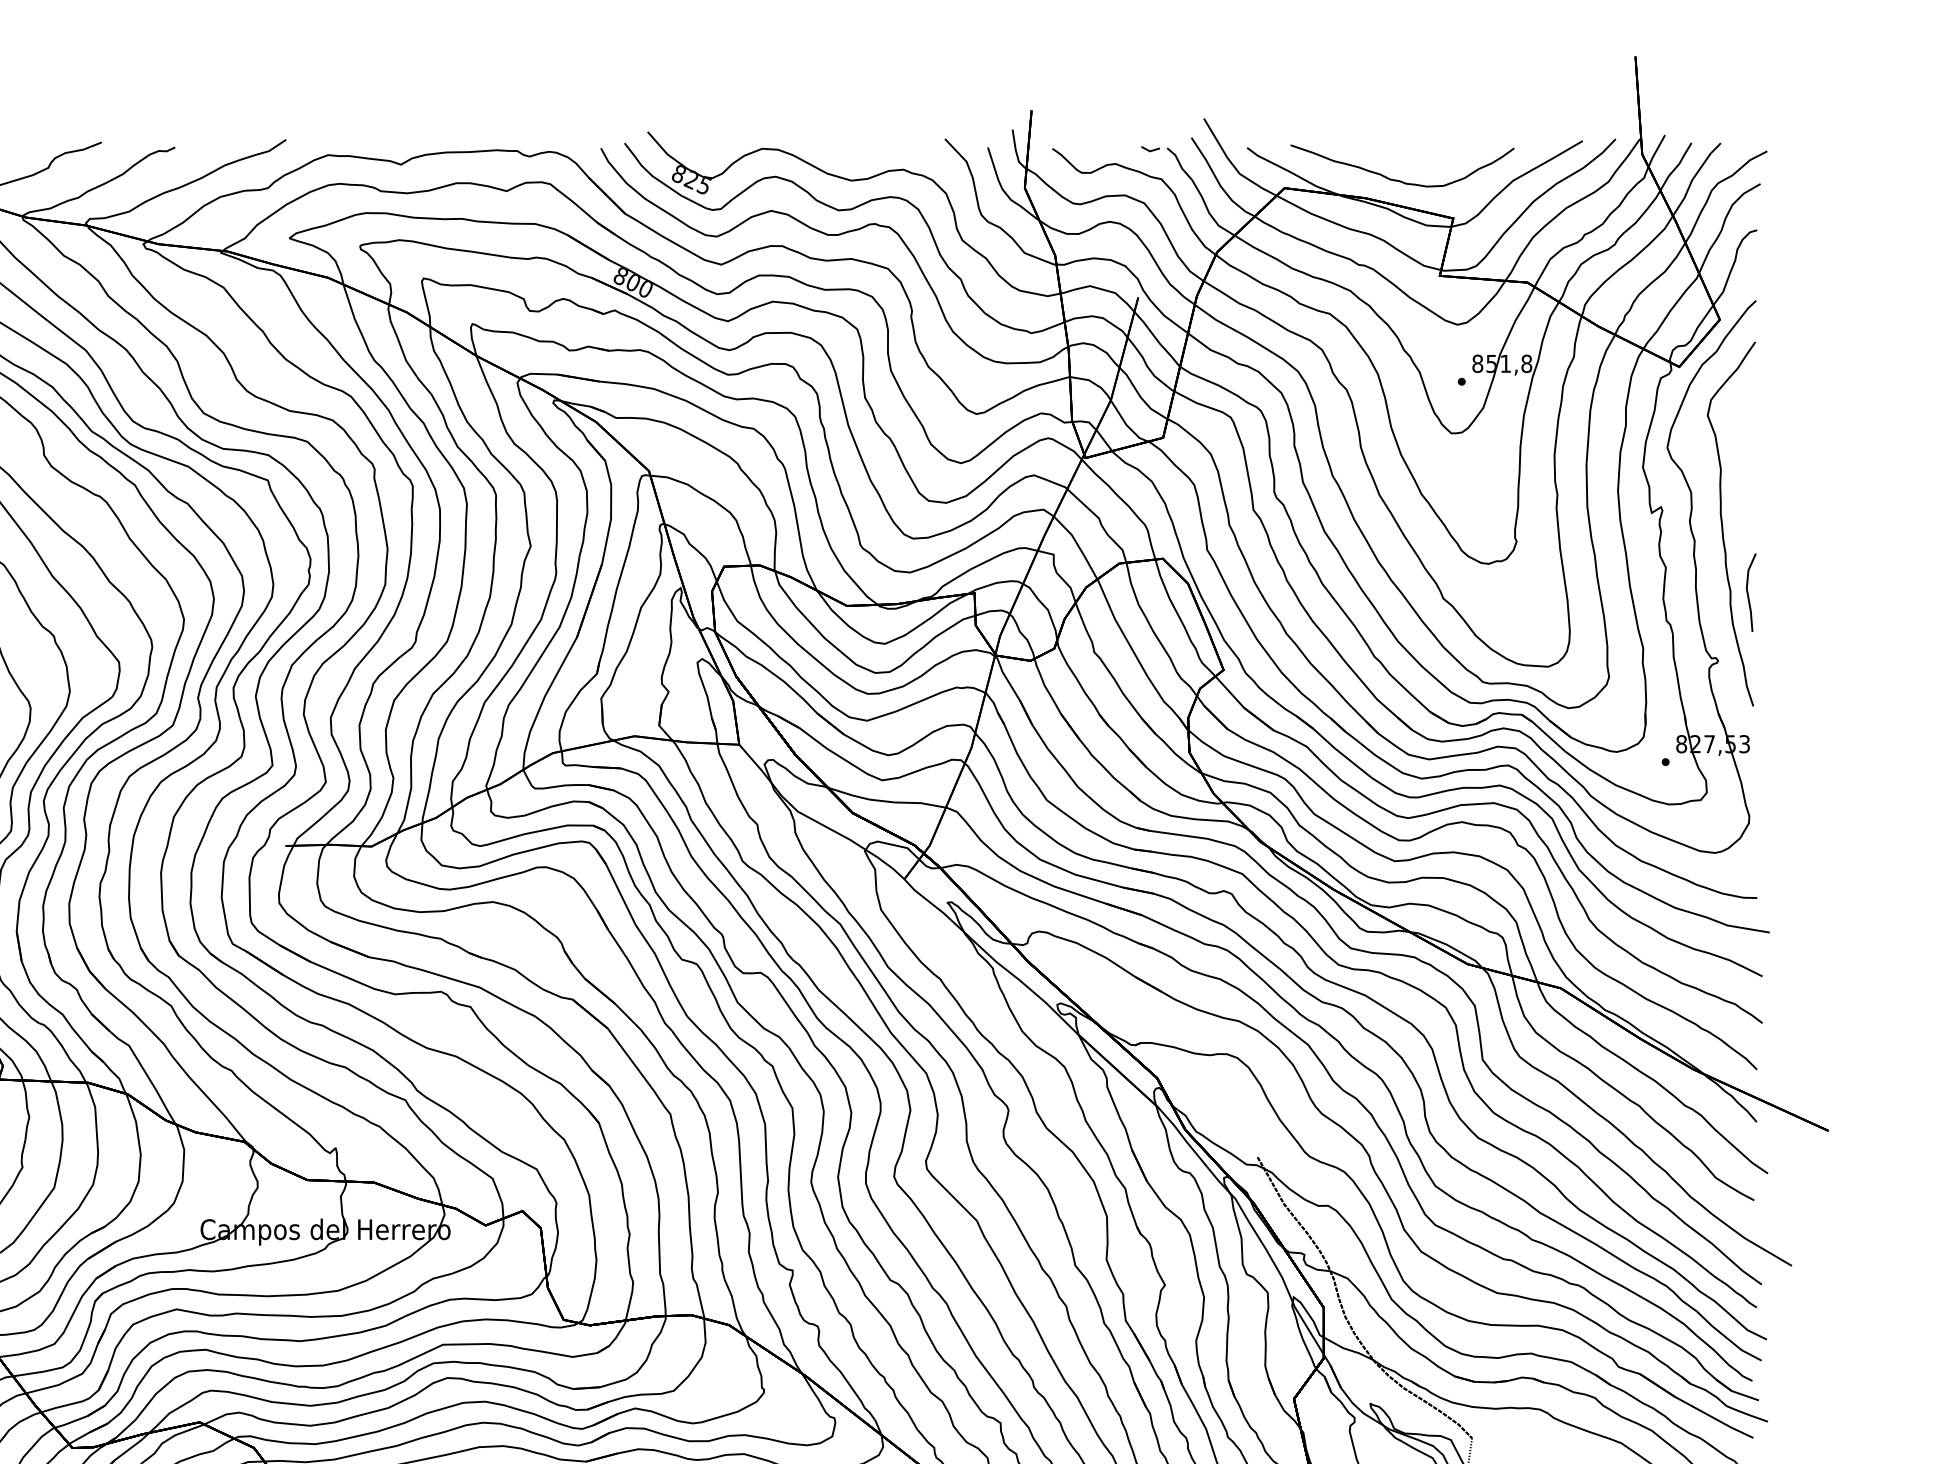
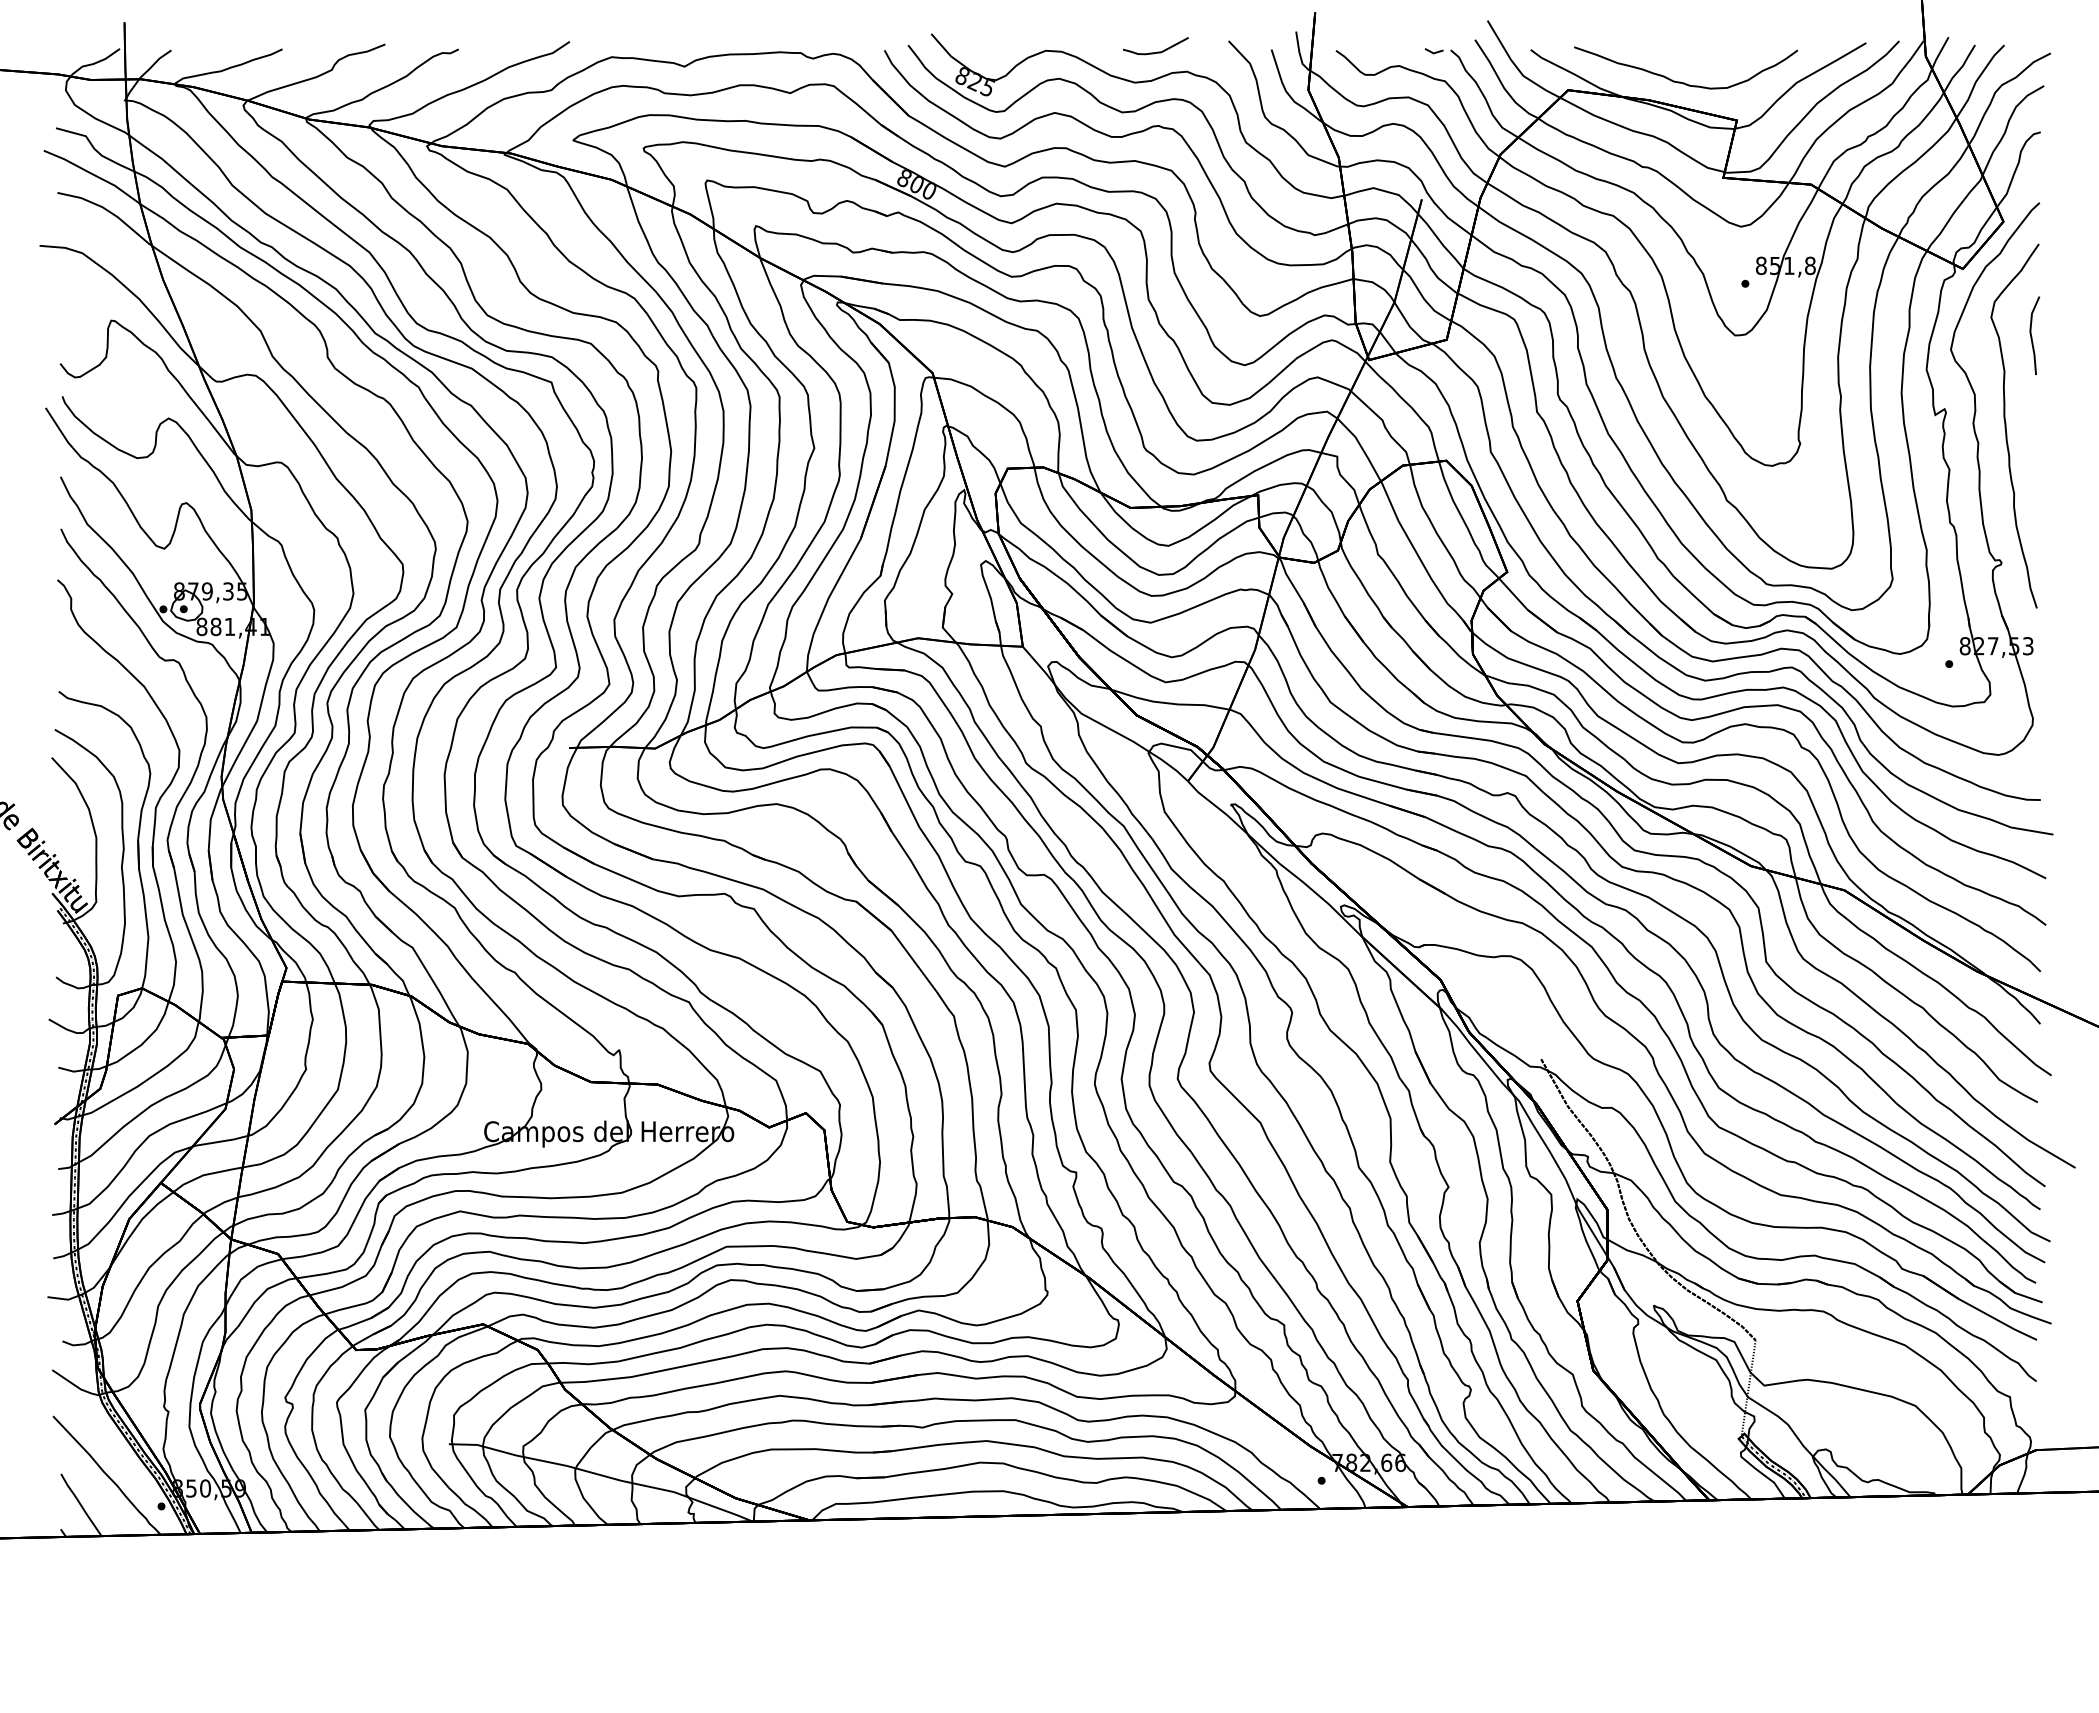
curve: (873, 149) -> (1157, 51), added
line: (1748, 593) -> (2032, 336), moved

